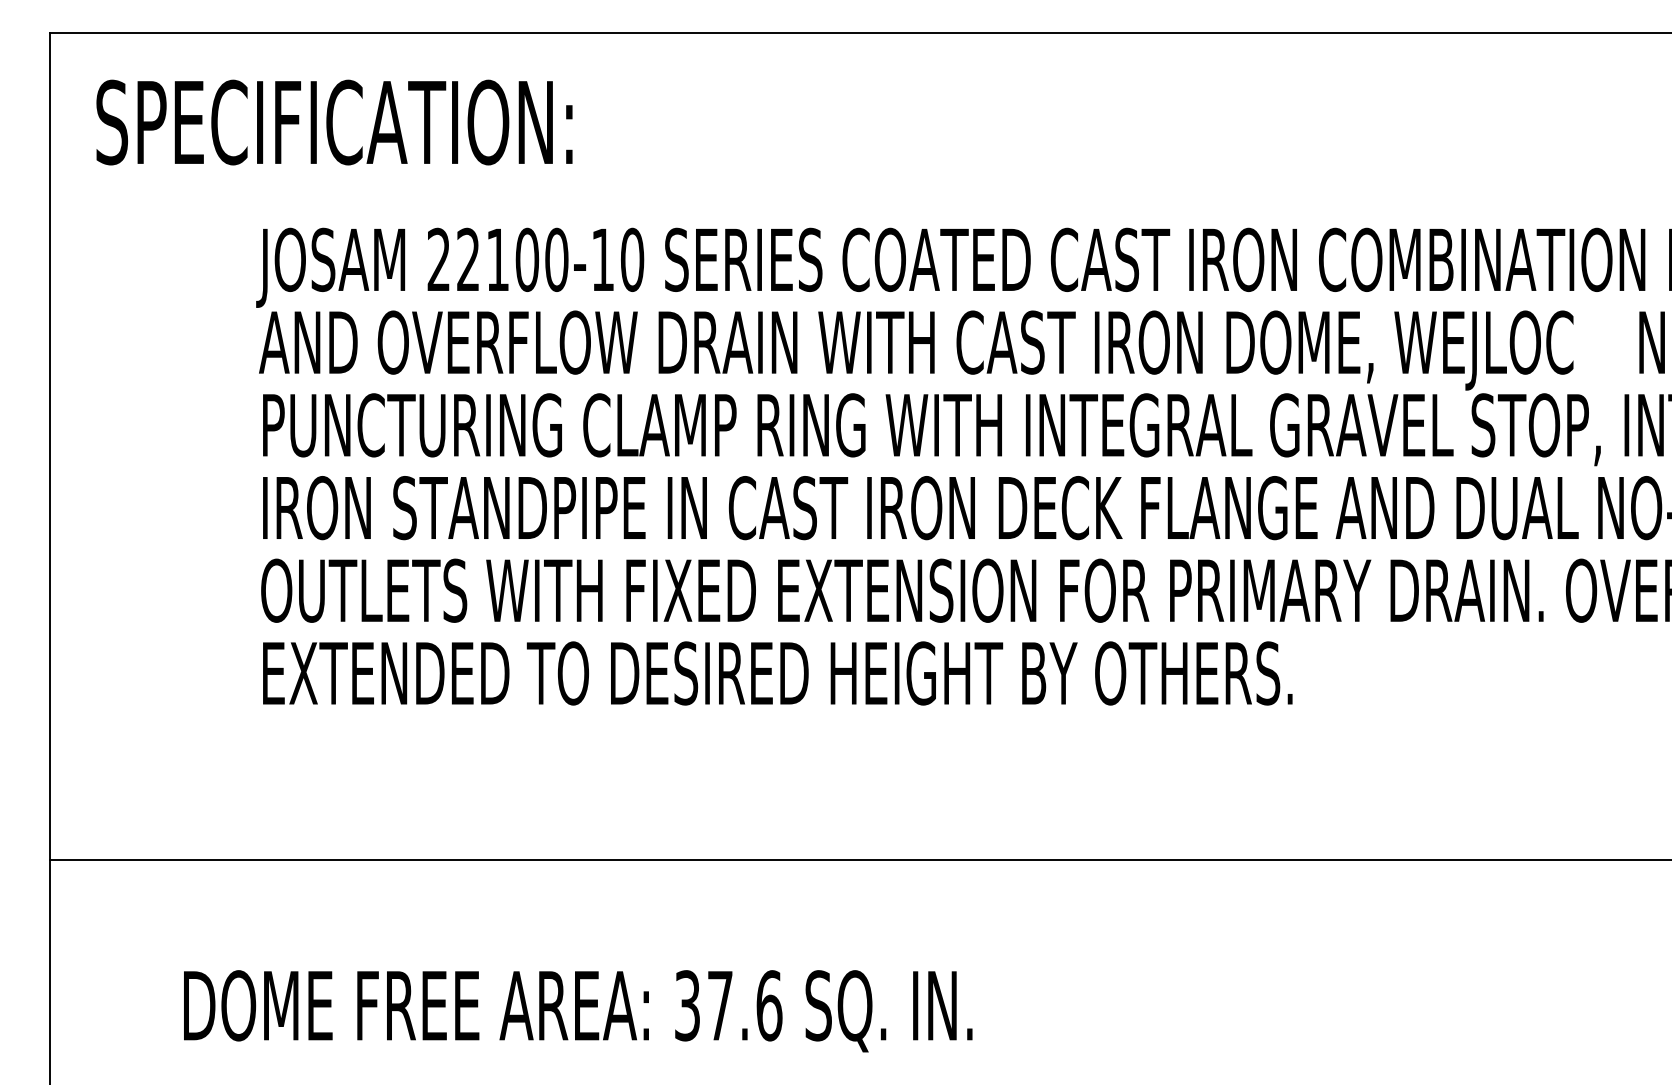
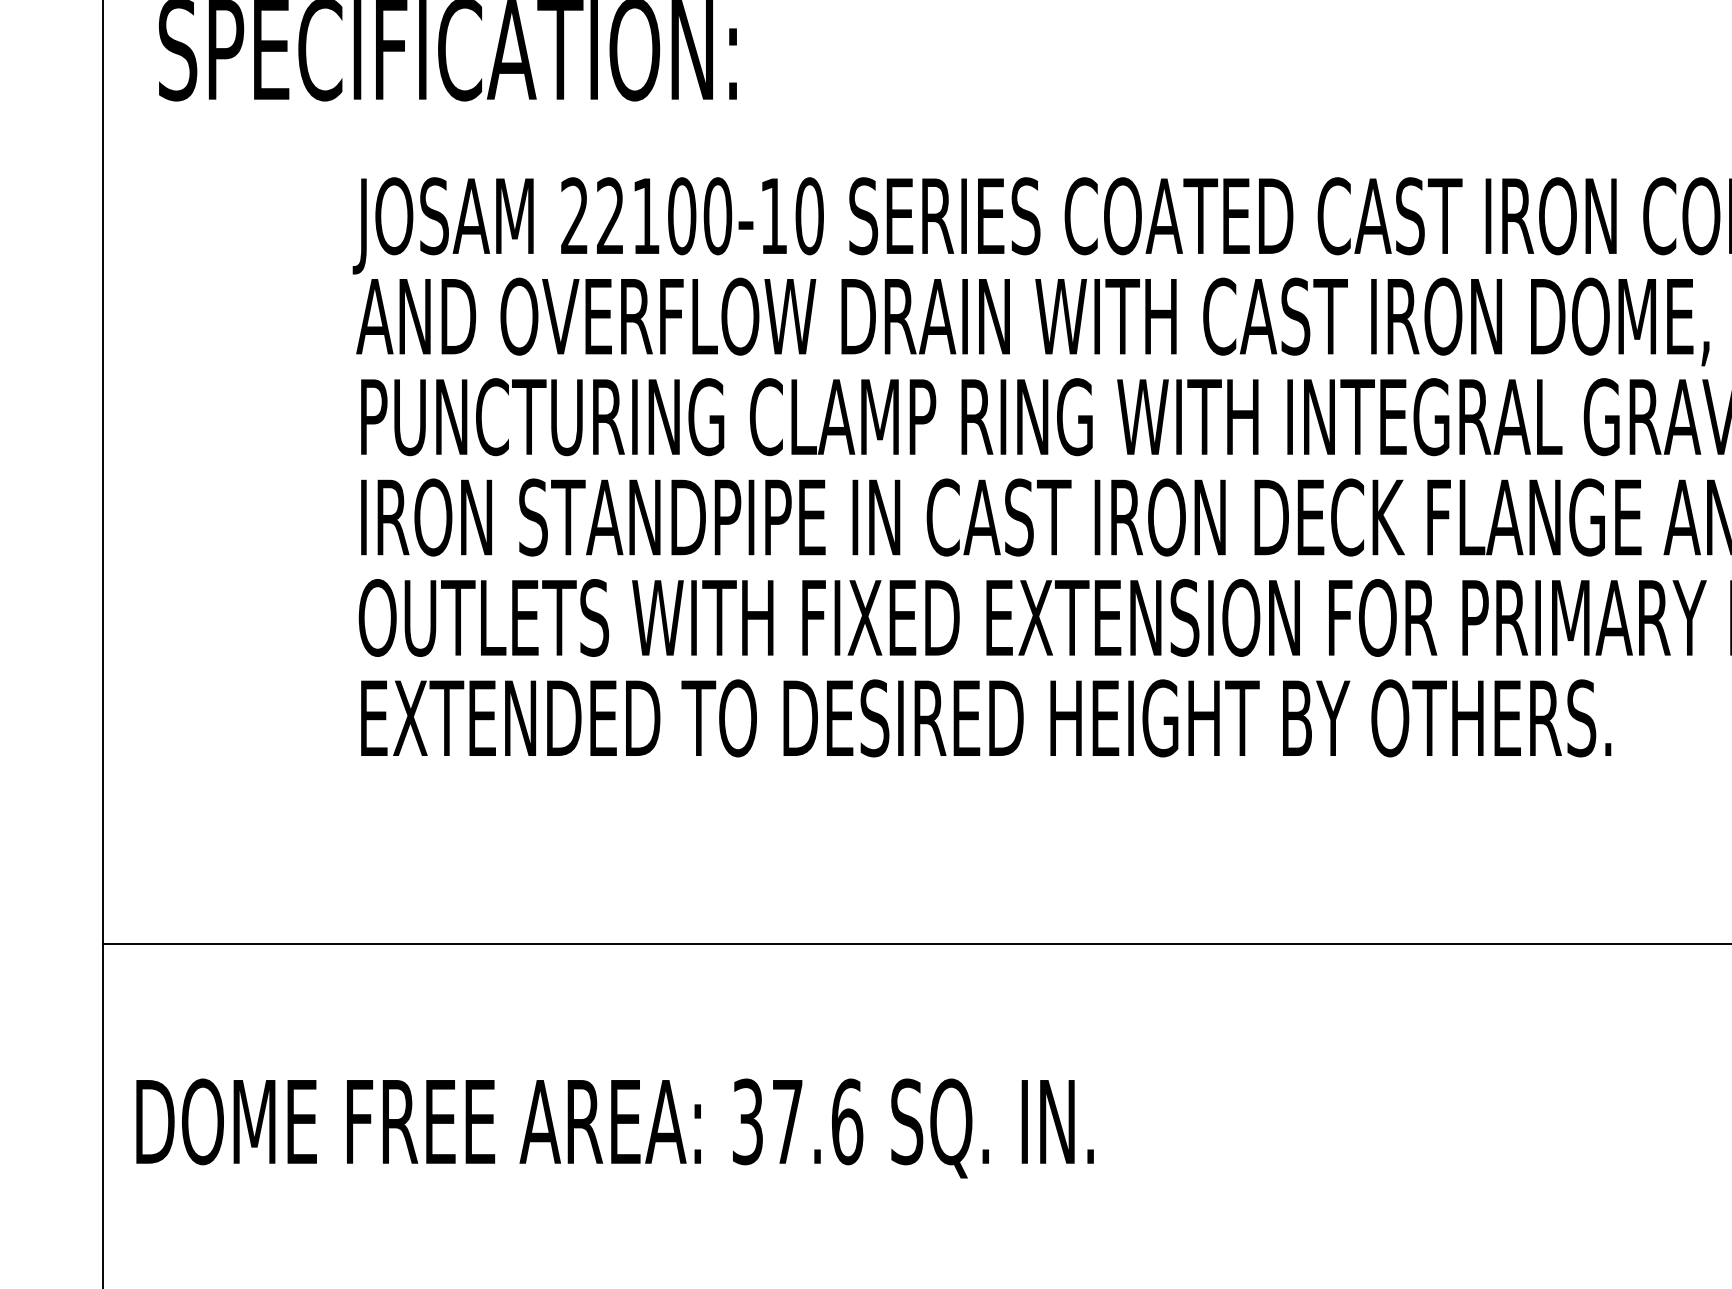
text: (578, 1011) -> (615, 1128), moved

